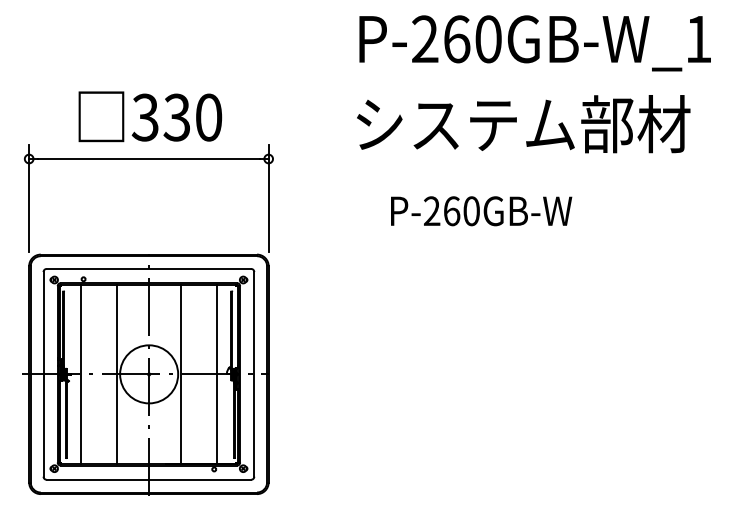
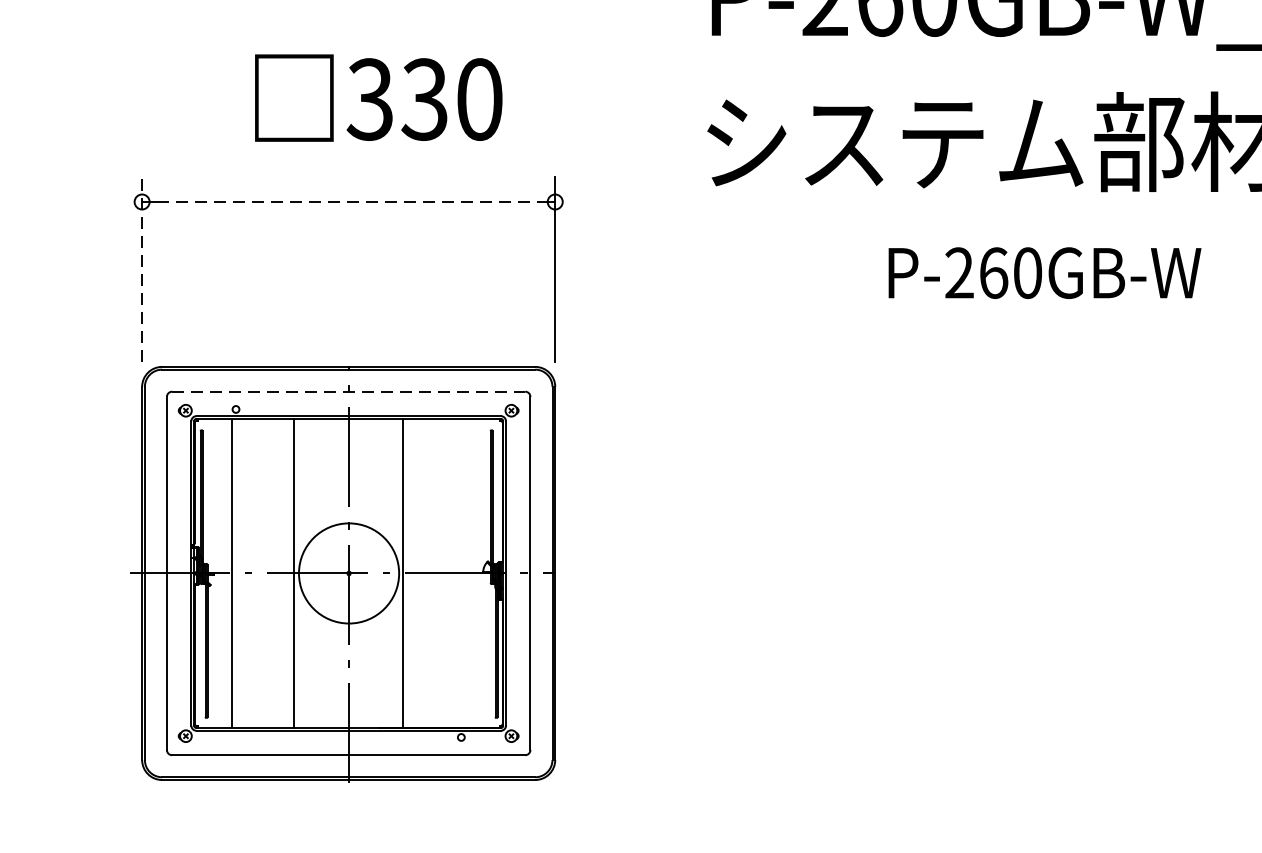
text: (150, 116) -> (378, 97), moved
line: (149, 159) -> (349, 202), solid -> dashed
line: (29, 198) -> (142, 270), solid -> dashed
text: (481, 211) -> (1044, 273), moved
line: (149, 268) -> (349, 390), solid -> dashed
line: (216, 374) -> (465, 573), removed

